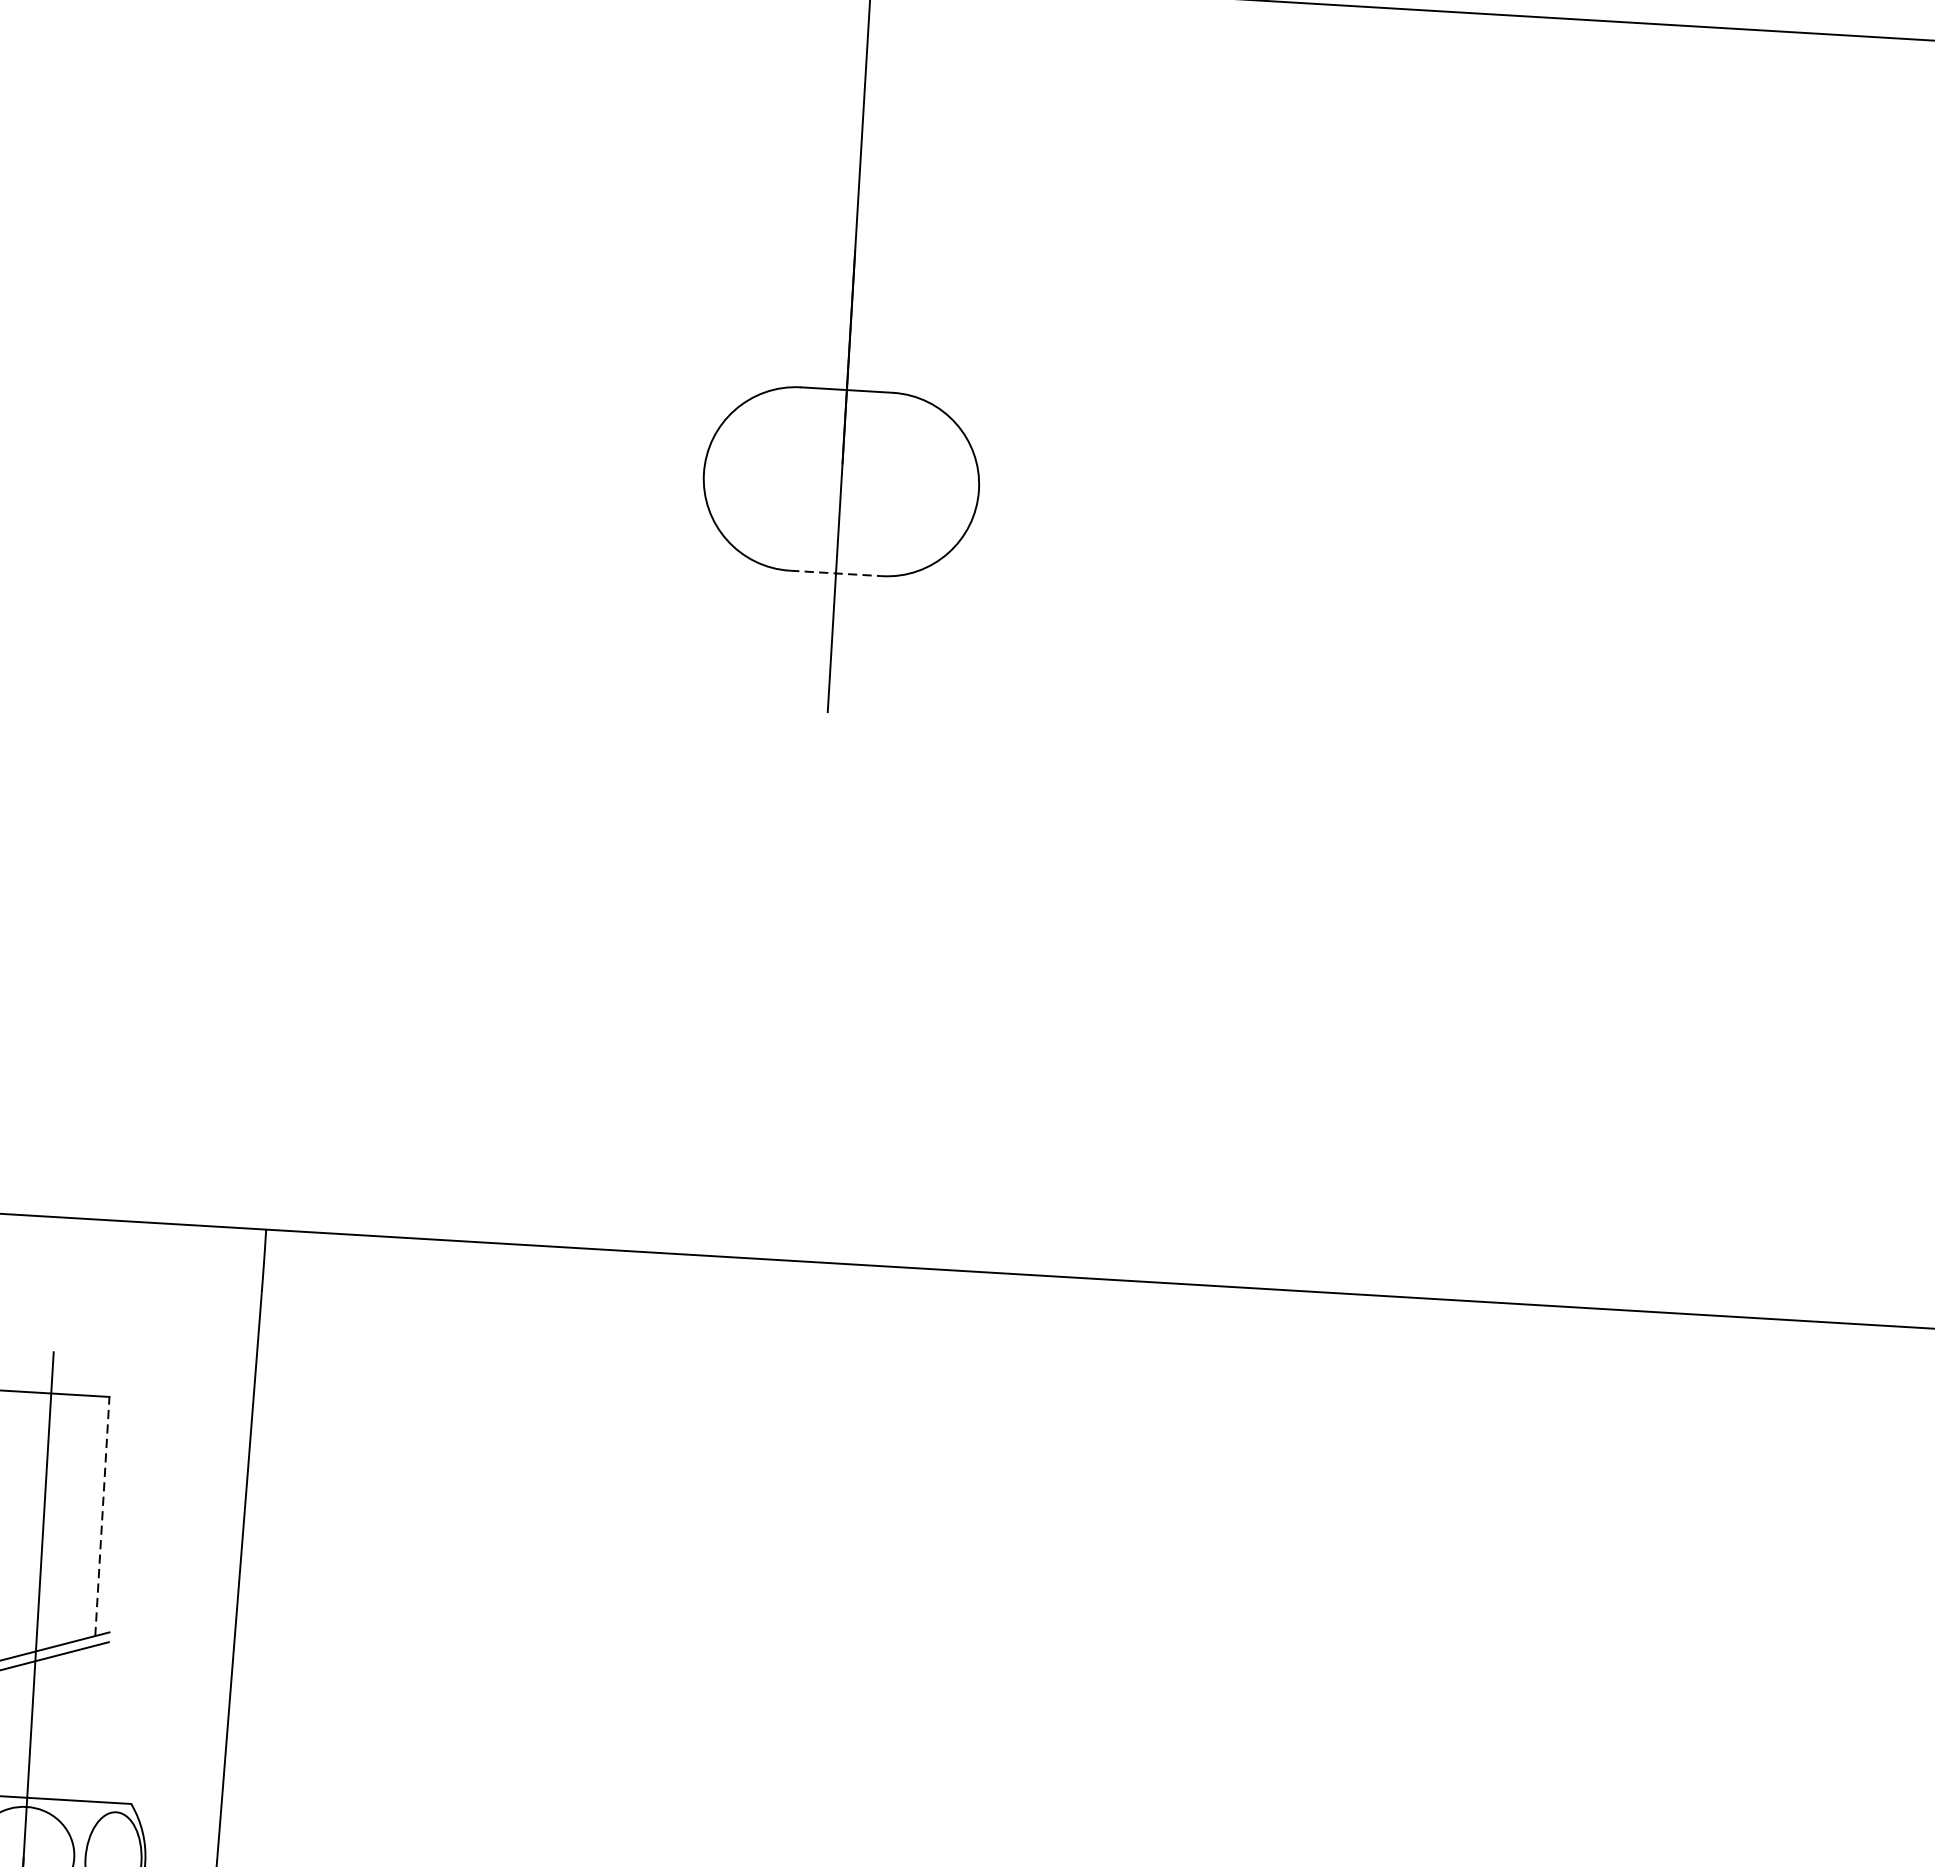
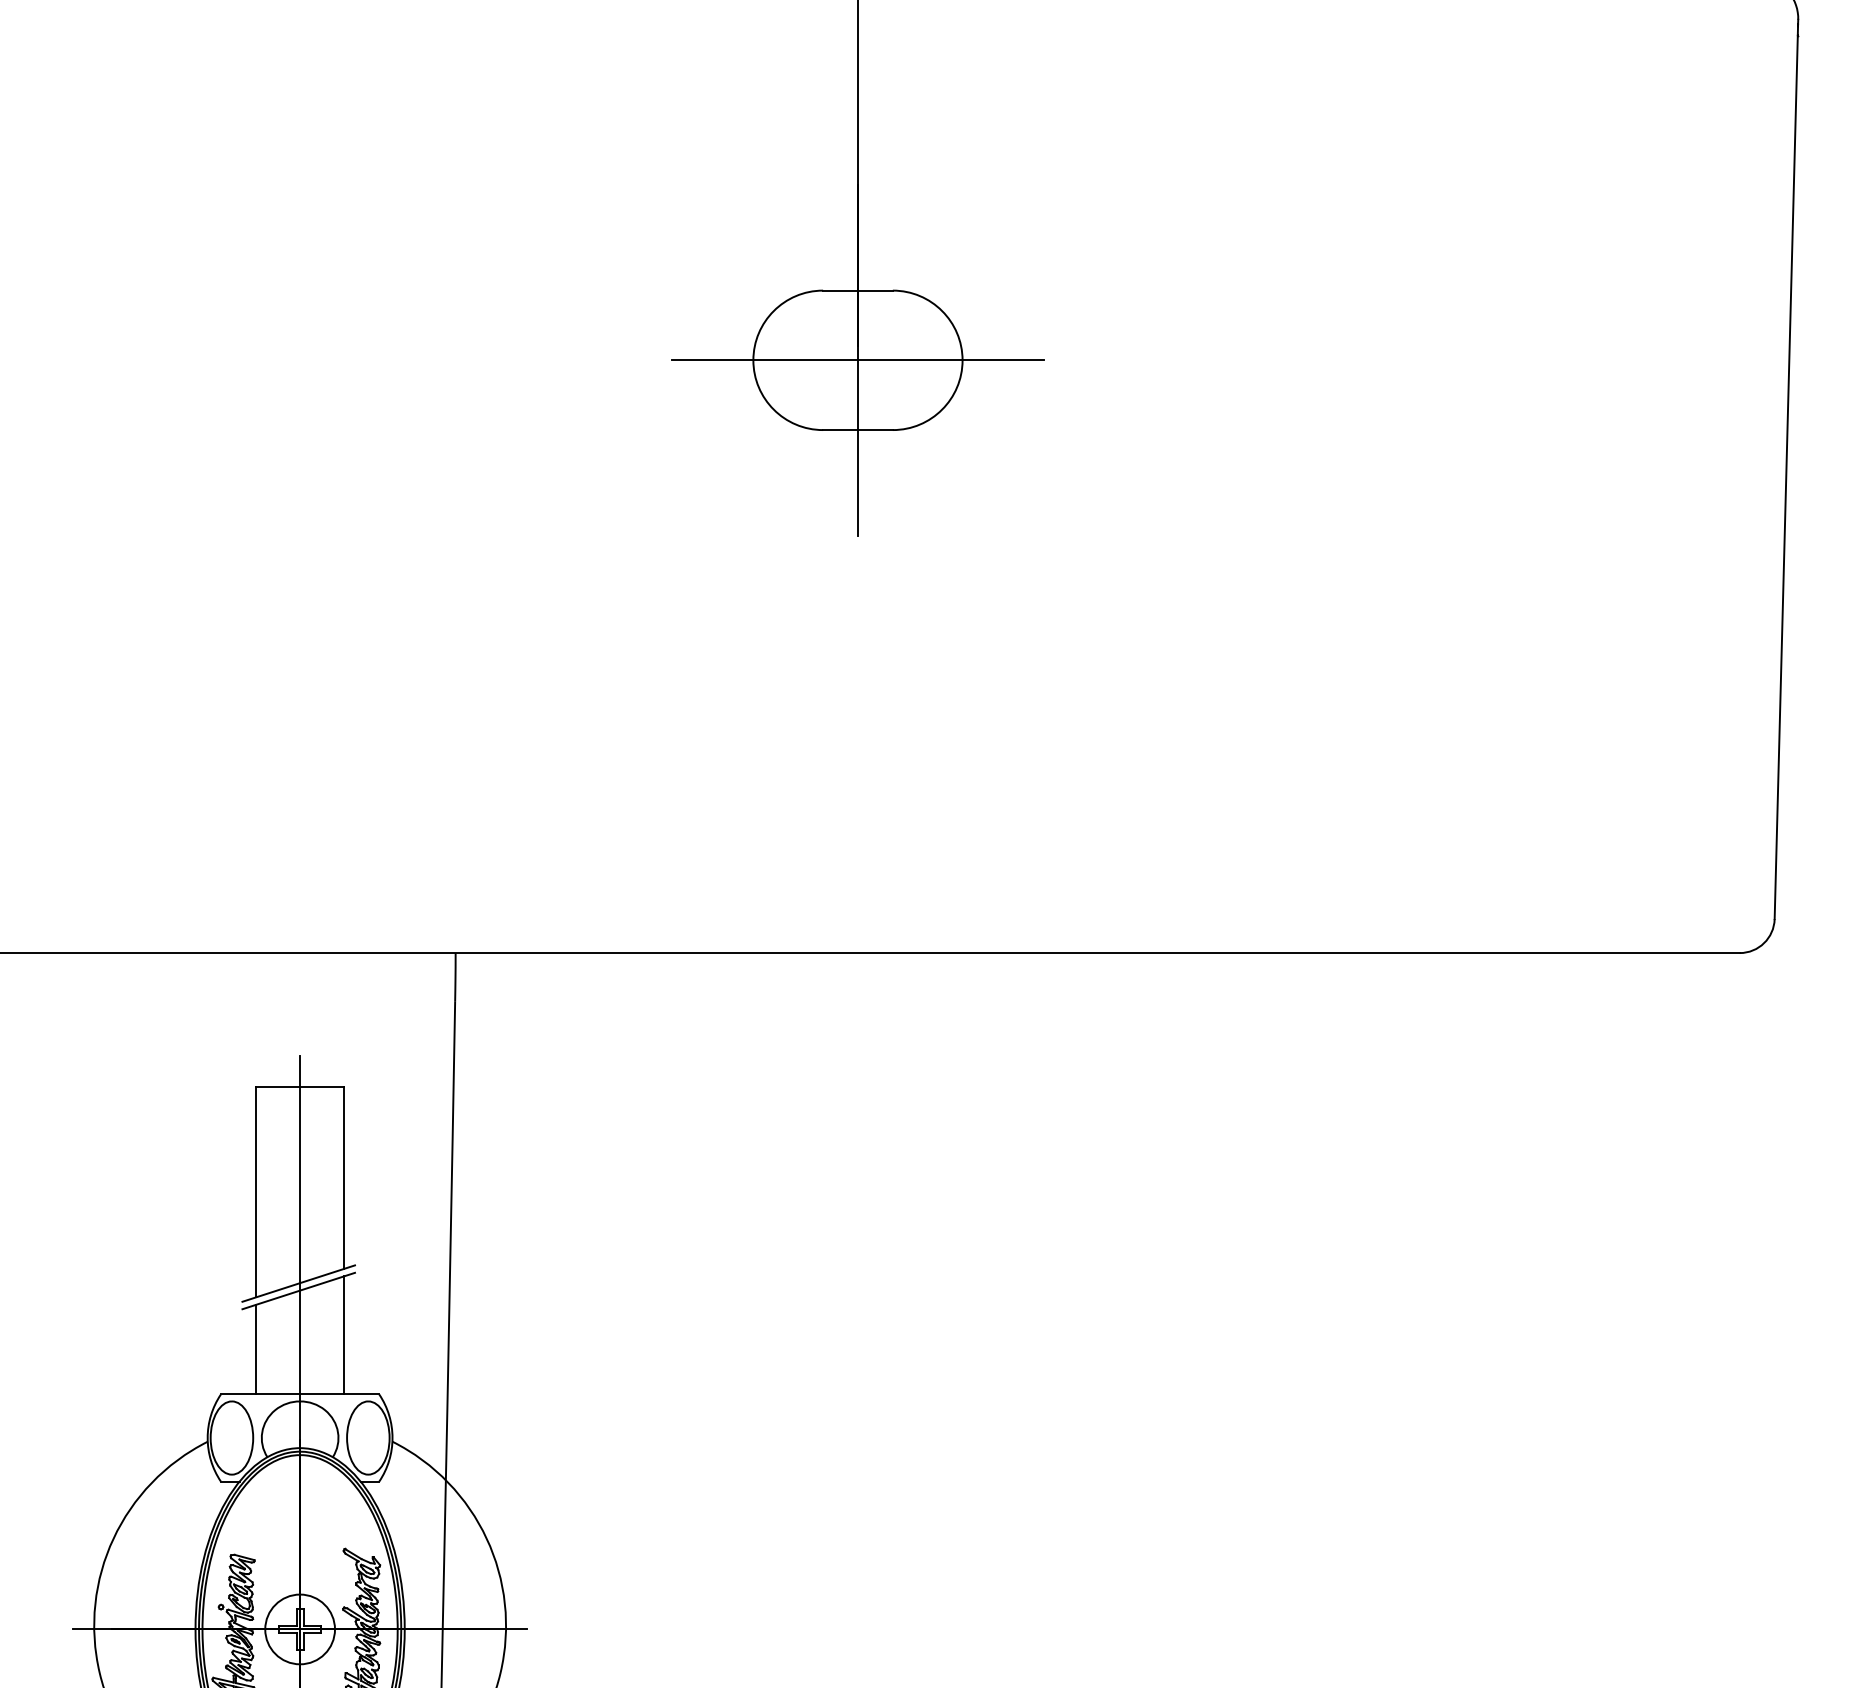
line: (840, 481) -> (857, 360), added
line: (835, 573) -> (857, 430), dashed -> solid
line: (102, 1516) -> (344, 1177), dashed -> solid
line: (90, 1723) -> (344, 1335), added

